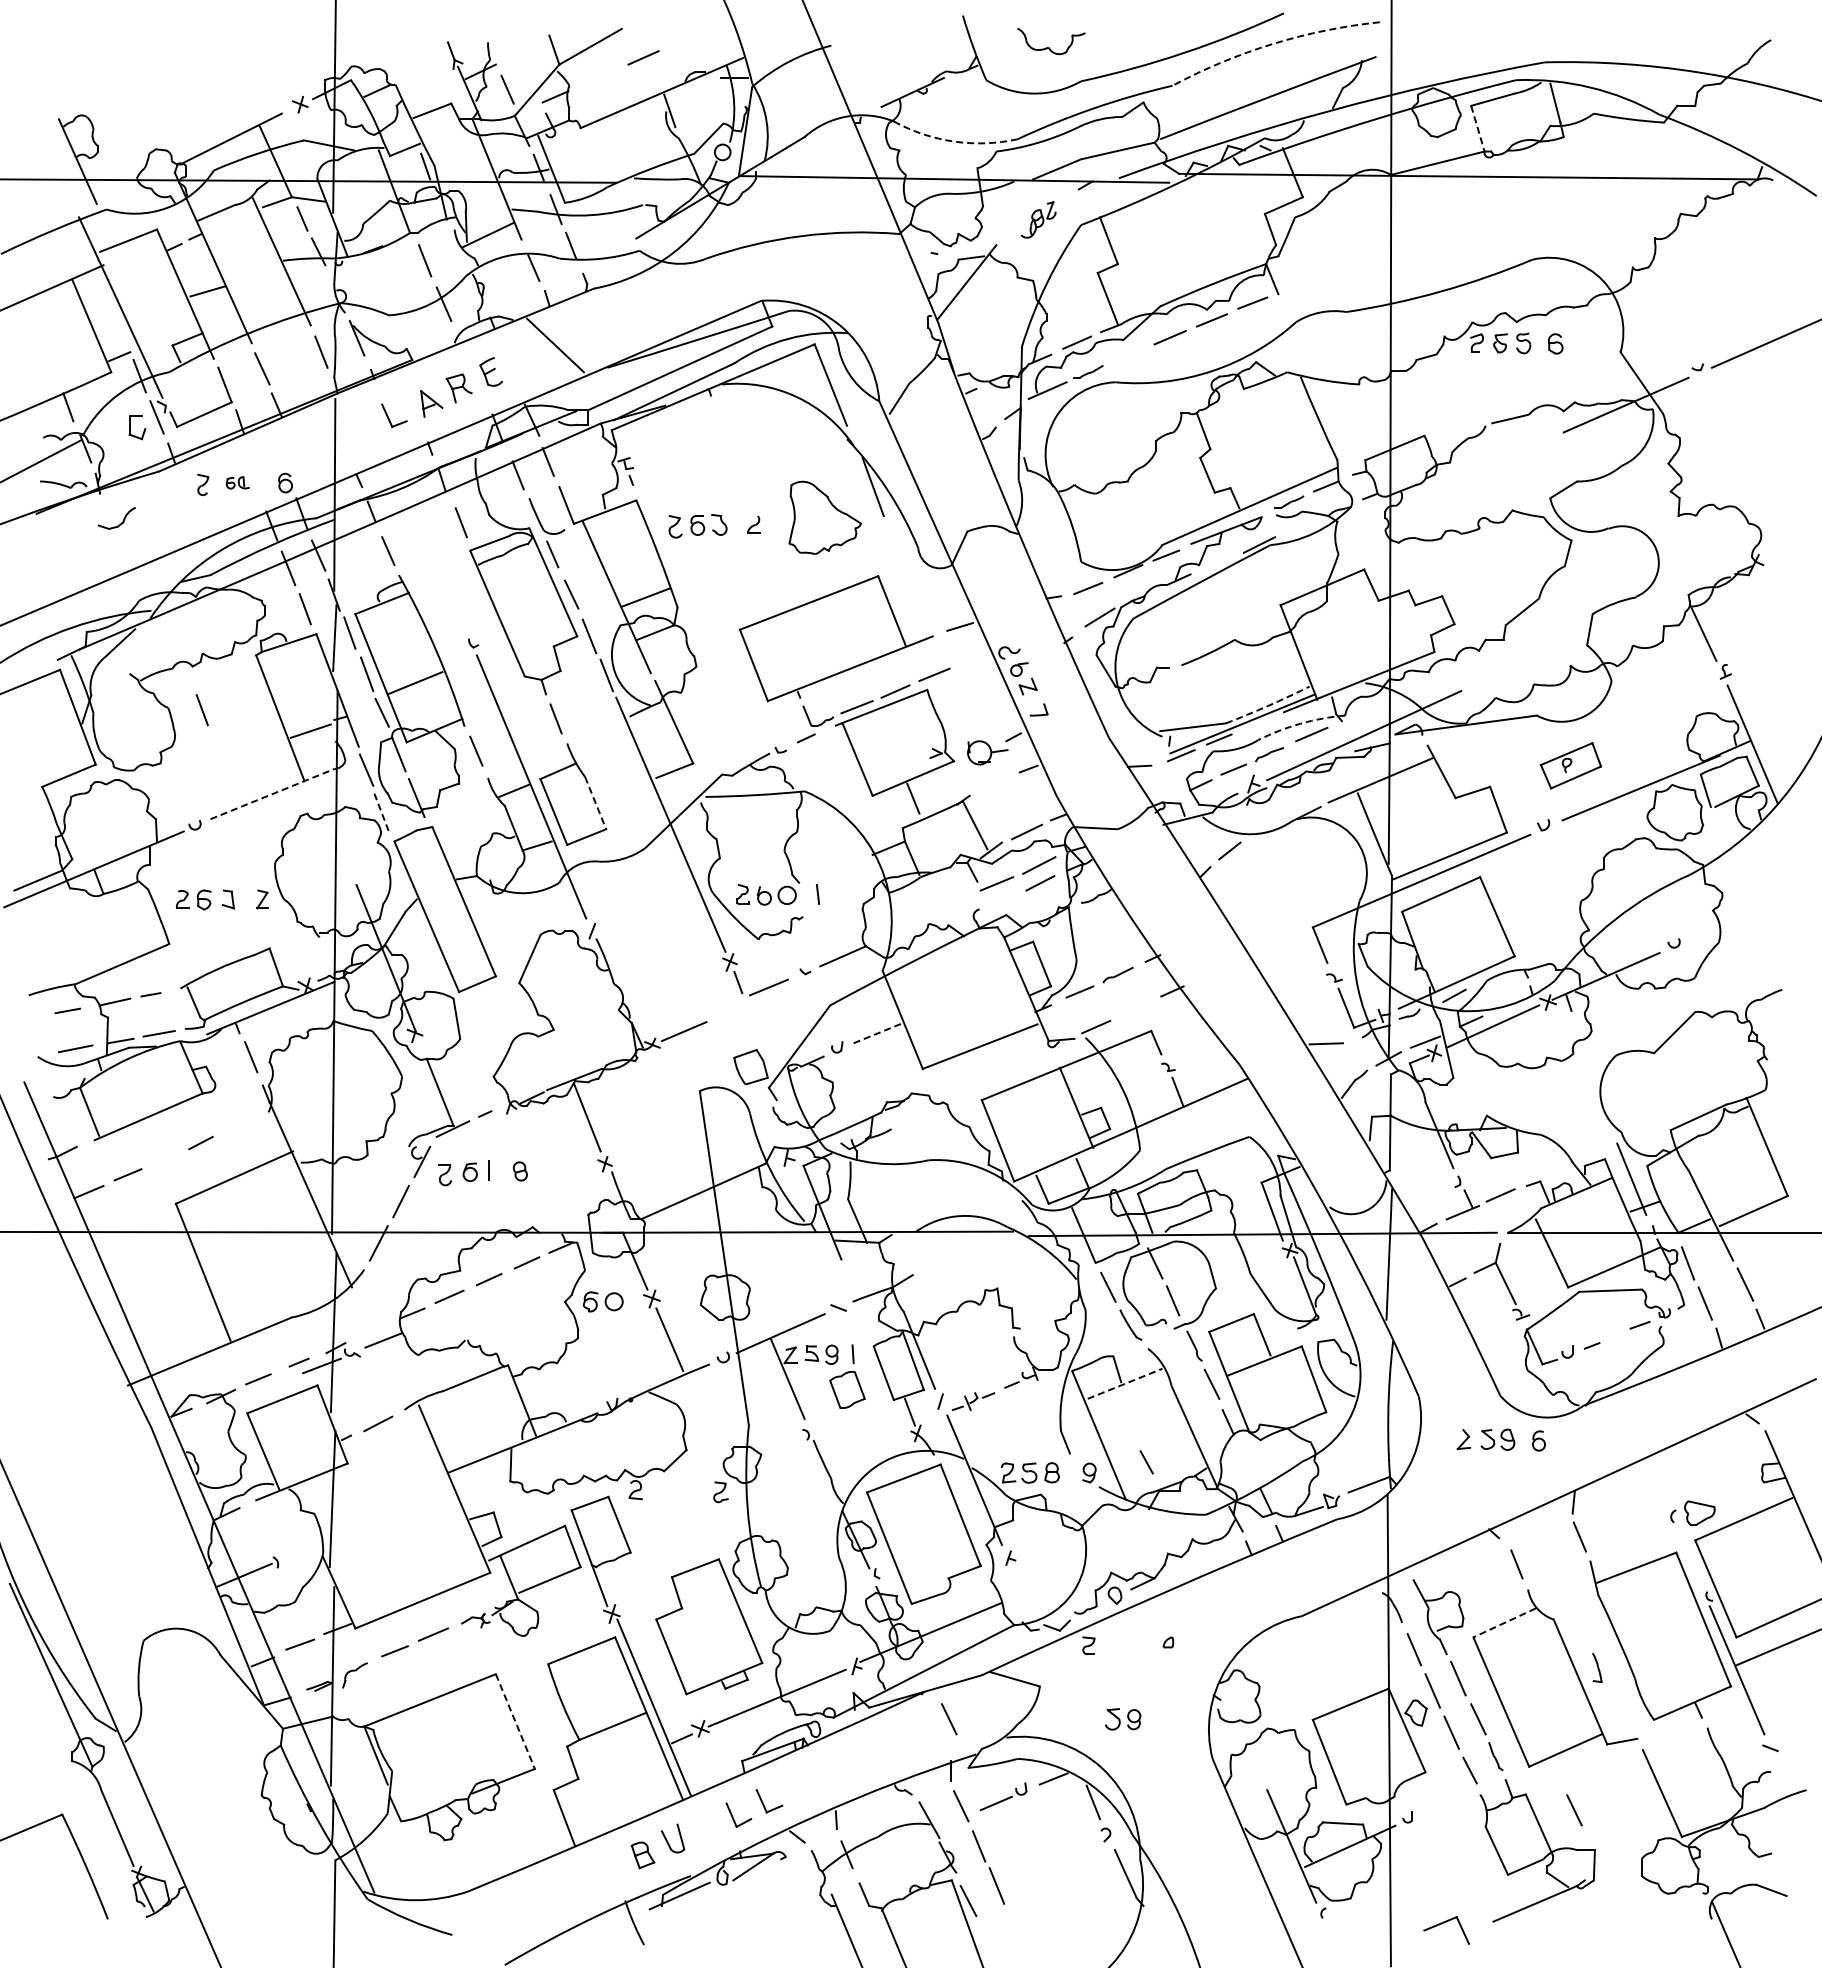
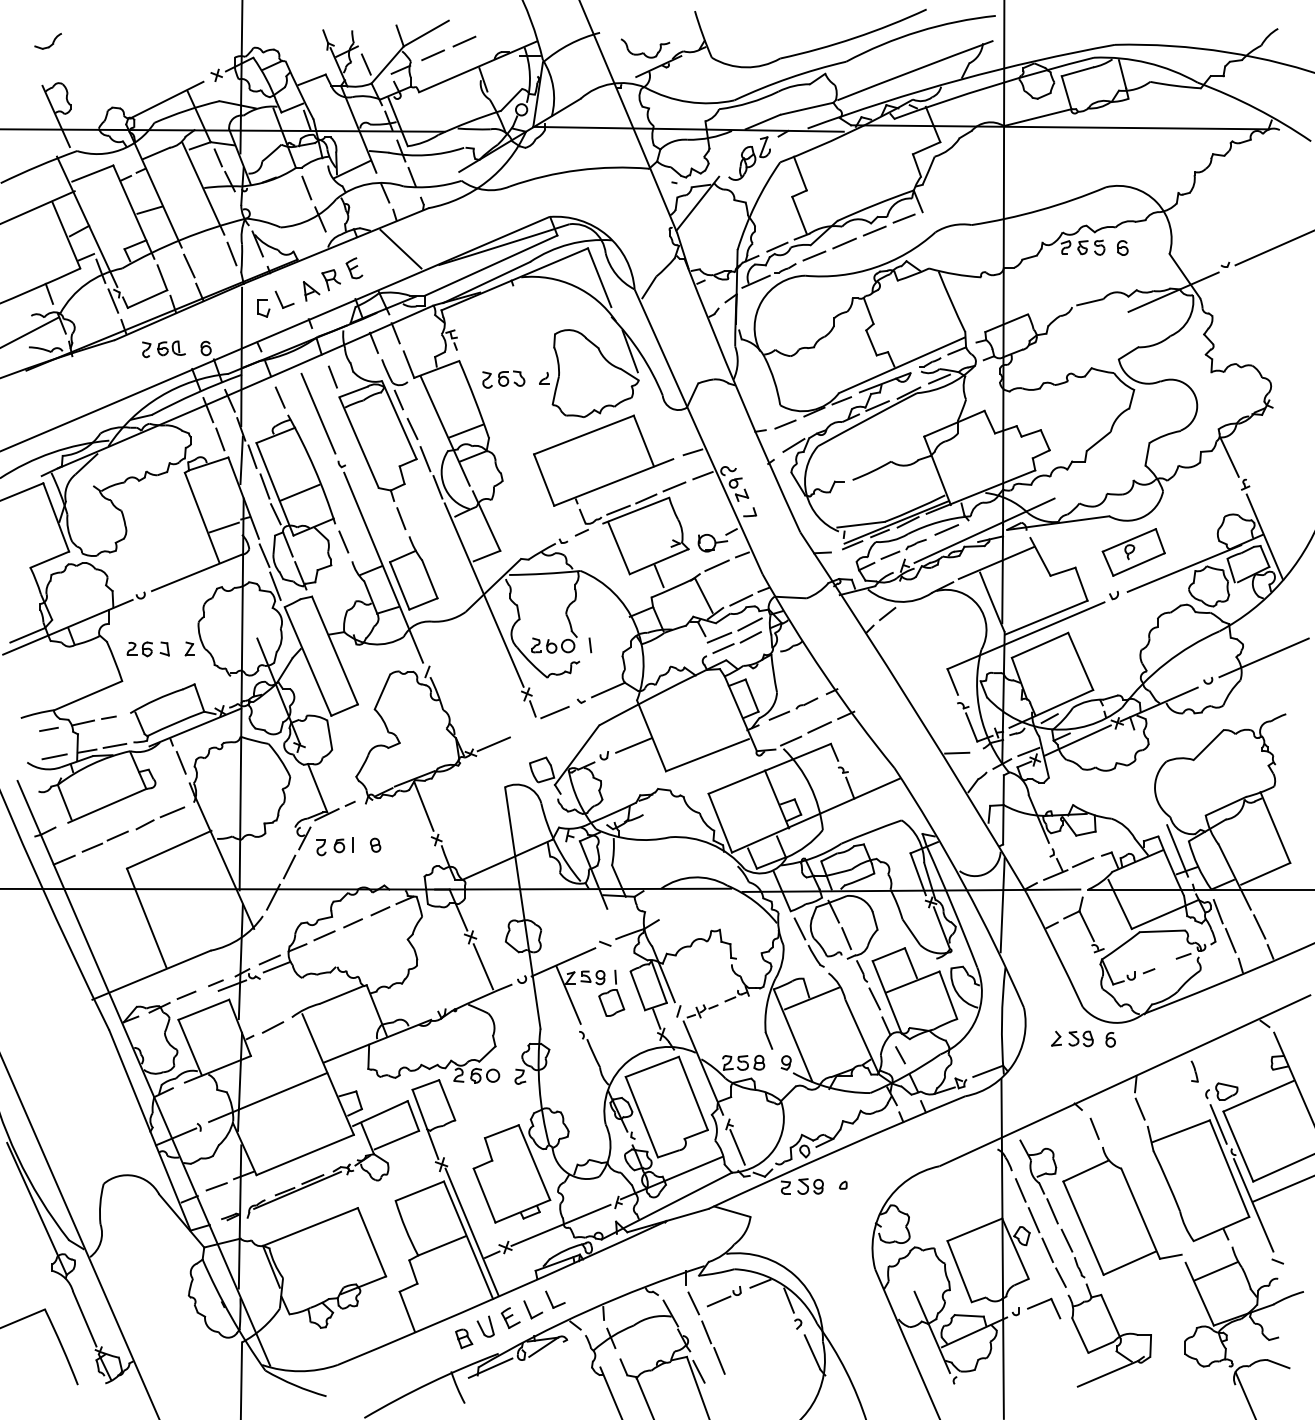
arc: (1273, 43) -> (919, 31), dashed -> solid
part: (1049, 47) -> (644, 52), moved
line: (600, 76) -> (433, 55), added
line: (1477, 128) -> (1066, 92), dashed -> solid
arc: (954, 141) -> (688, 101), dashed -> solid
part: (1038, 219) -> (749, 158), size x1.67
line: (109, 320) -> (79, 231), added
line: (1128, 354) -> (814, 255), added
part: (143, 430) -> (268, 310), moved
part: (237, 482) -> (171, 348), size x1.67
part: (824, 517) -> (595, 373), size x1.67
part: (121, 522) -> (51, 44), moved
line: (1301, 525) -> (939, 379), added
line: (1215, 562) -> (877, 405), added
line: (441, 573) -> (318, 413), added
line: (973, 659) -> (702, 475), added
arc: (1268, 705) -> (915, 509), dashed -> solid
line: (201, 710) -> (145, 512), removed
line: (1257, 723) -> (907, 521), added
arc: (1300, 723) -> (938, 521), dashed -> solid
part: (1570, 765) -> (1133, 552), size x1.43
line: (993, 783) -> (717, 565), added
line: (272, 794) -> (196, 573), dashed -> solid
line: (595, 803) -> (429, 579), dashed -> solid
line: (381, 813) -> (275, 586), dashed -> solid
line: (1002, 898) -> (723, 648), added
line: (1751, 911) -> (1264, 657), added
line: (1135, 1007) -> (819, 726), added
line: (878, 1033) -> (634, 745), dashed -> solid
line: (238, 1125) -> (172, 812), added
line: (163, 1158) -> (118, 835), added
part: (602, 1301) -> (484, 1075), moved
line: (373, 1330) -> (269, 960), added
line: (1125, 1383) -> (812, 998), dashed -> solid
line: (1146, 1462) -> (900, 1055), moved
line: (371, 1520) -> (268, 1097), added
line: (1688, 1558) -> (1218, 1124), added
line: (1021, 1589) -> (737, 1146), added
line: (1504, 1623) -> (1085, 1171), dashed -> solid
line: (412, 1649) -> (297, 1190), added
part: (1597, 1668) -> (1194, 1071), moved
line: (949, 1719) -> (685, 1240), removed
part: (1123, 1719) -> (810, 1186), moved
line: (515, 1722) -> (372, 1242), dashed -> solid
line: (1685, 1761) -> (1216, 1271), added
line: (1574, 1810) -> (1136, 1306), removed
part: (707, 1826) -> (510, 1318), added
part: (1444, 1923) -> (1042, 1303), moved

